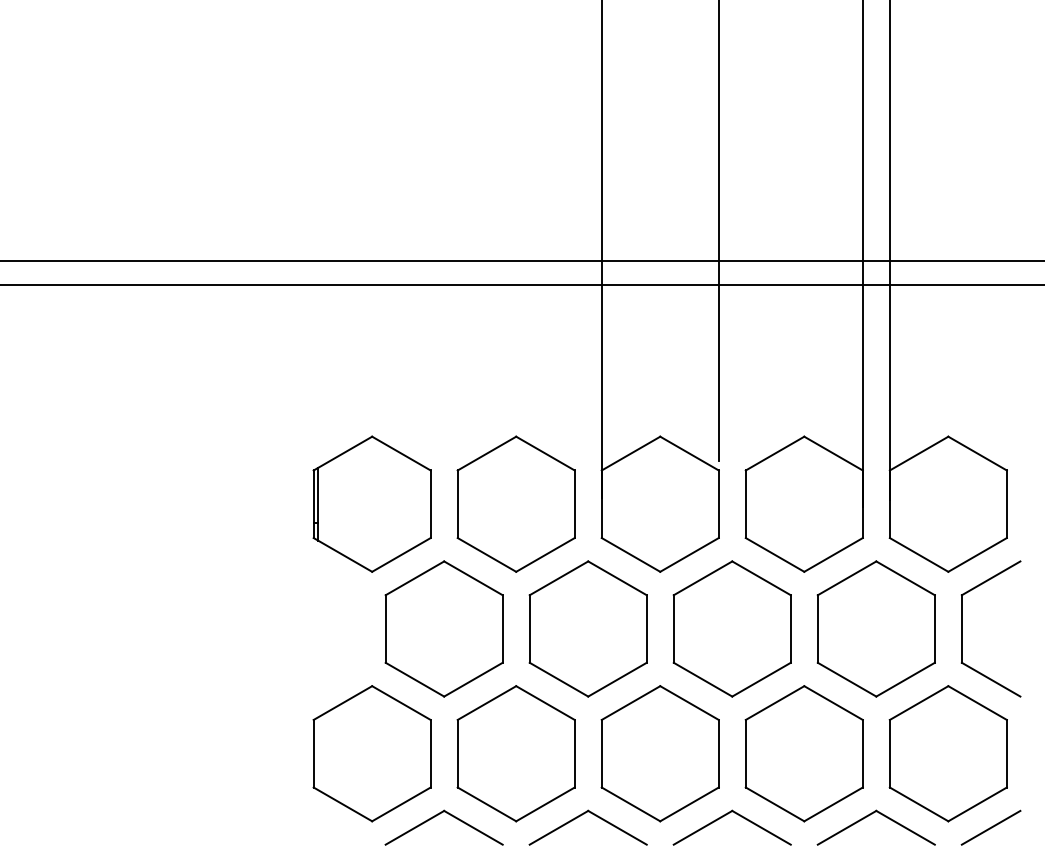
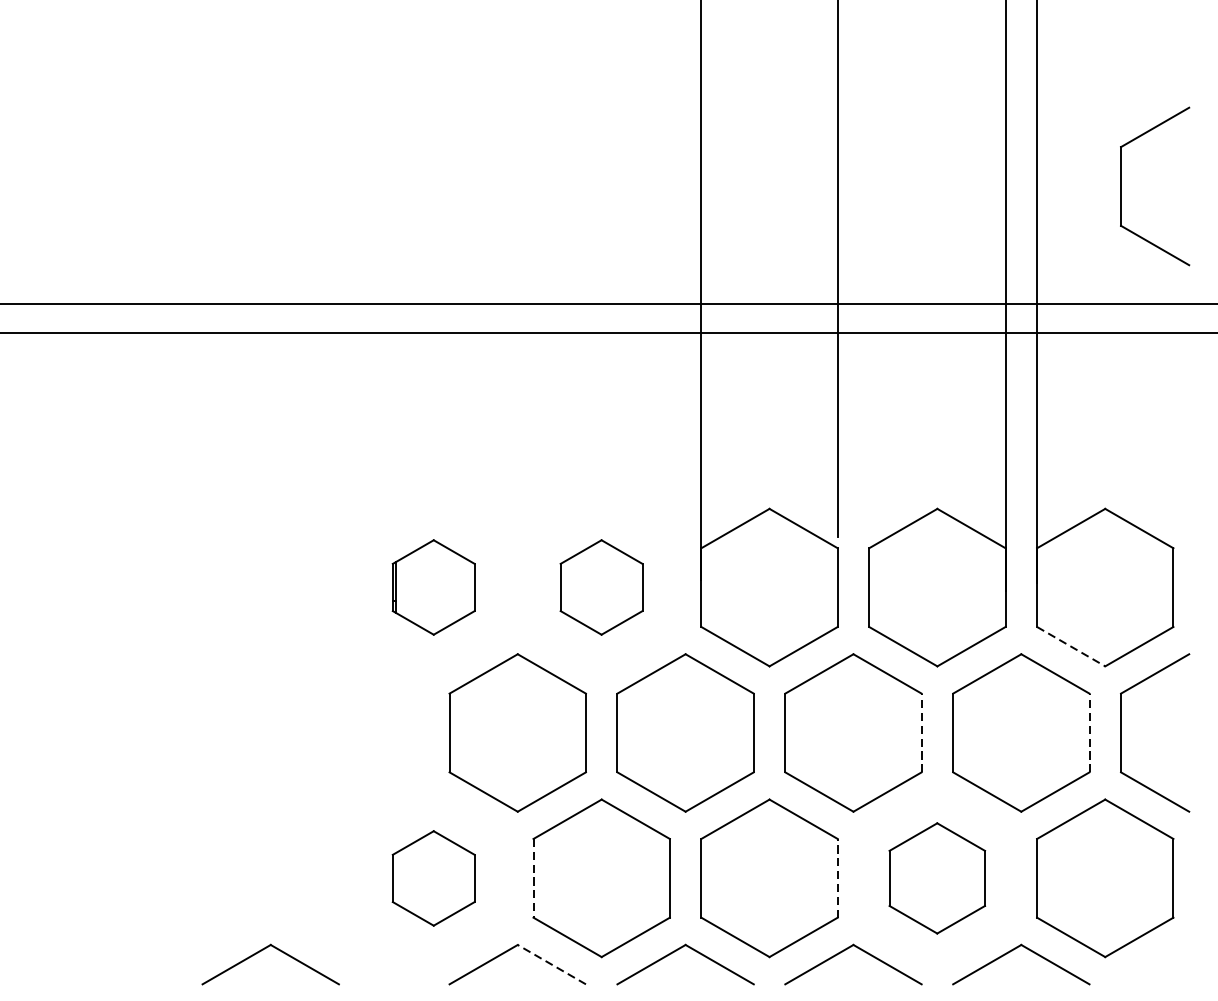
part: (962, 159) -> (1121, 185), added
part: (371, 503) -> (433, 586), size x0.6
part: (515, 503) -> (600, 586), size x0.6
line: (919, 554) -> (1071, 646), solid -> dashed
line: (790, 629) -> (921, 733), solid -> dashed
line: (934, 629) -> (1089, 733), solid -> dashed
part: (371, 753) -> (433, 878), size x0.6
line: (457, 753) -> (533, 878), solid -> dashed
line: (718, 753) -> (837, 878), solid -> dashed
part: (803, 753) -> (936, 878), size x0.7
part: (223, 817) -> (260, 952), added
line: (473, 827) -> (551, 964), solid -> dashed
line: (990, 827) -> (1154, 964), removed

